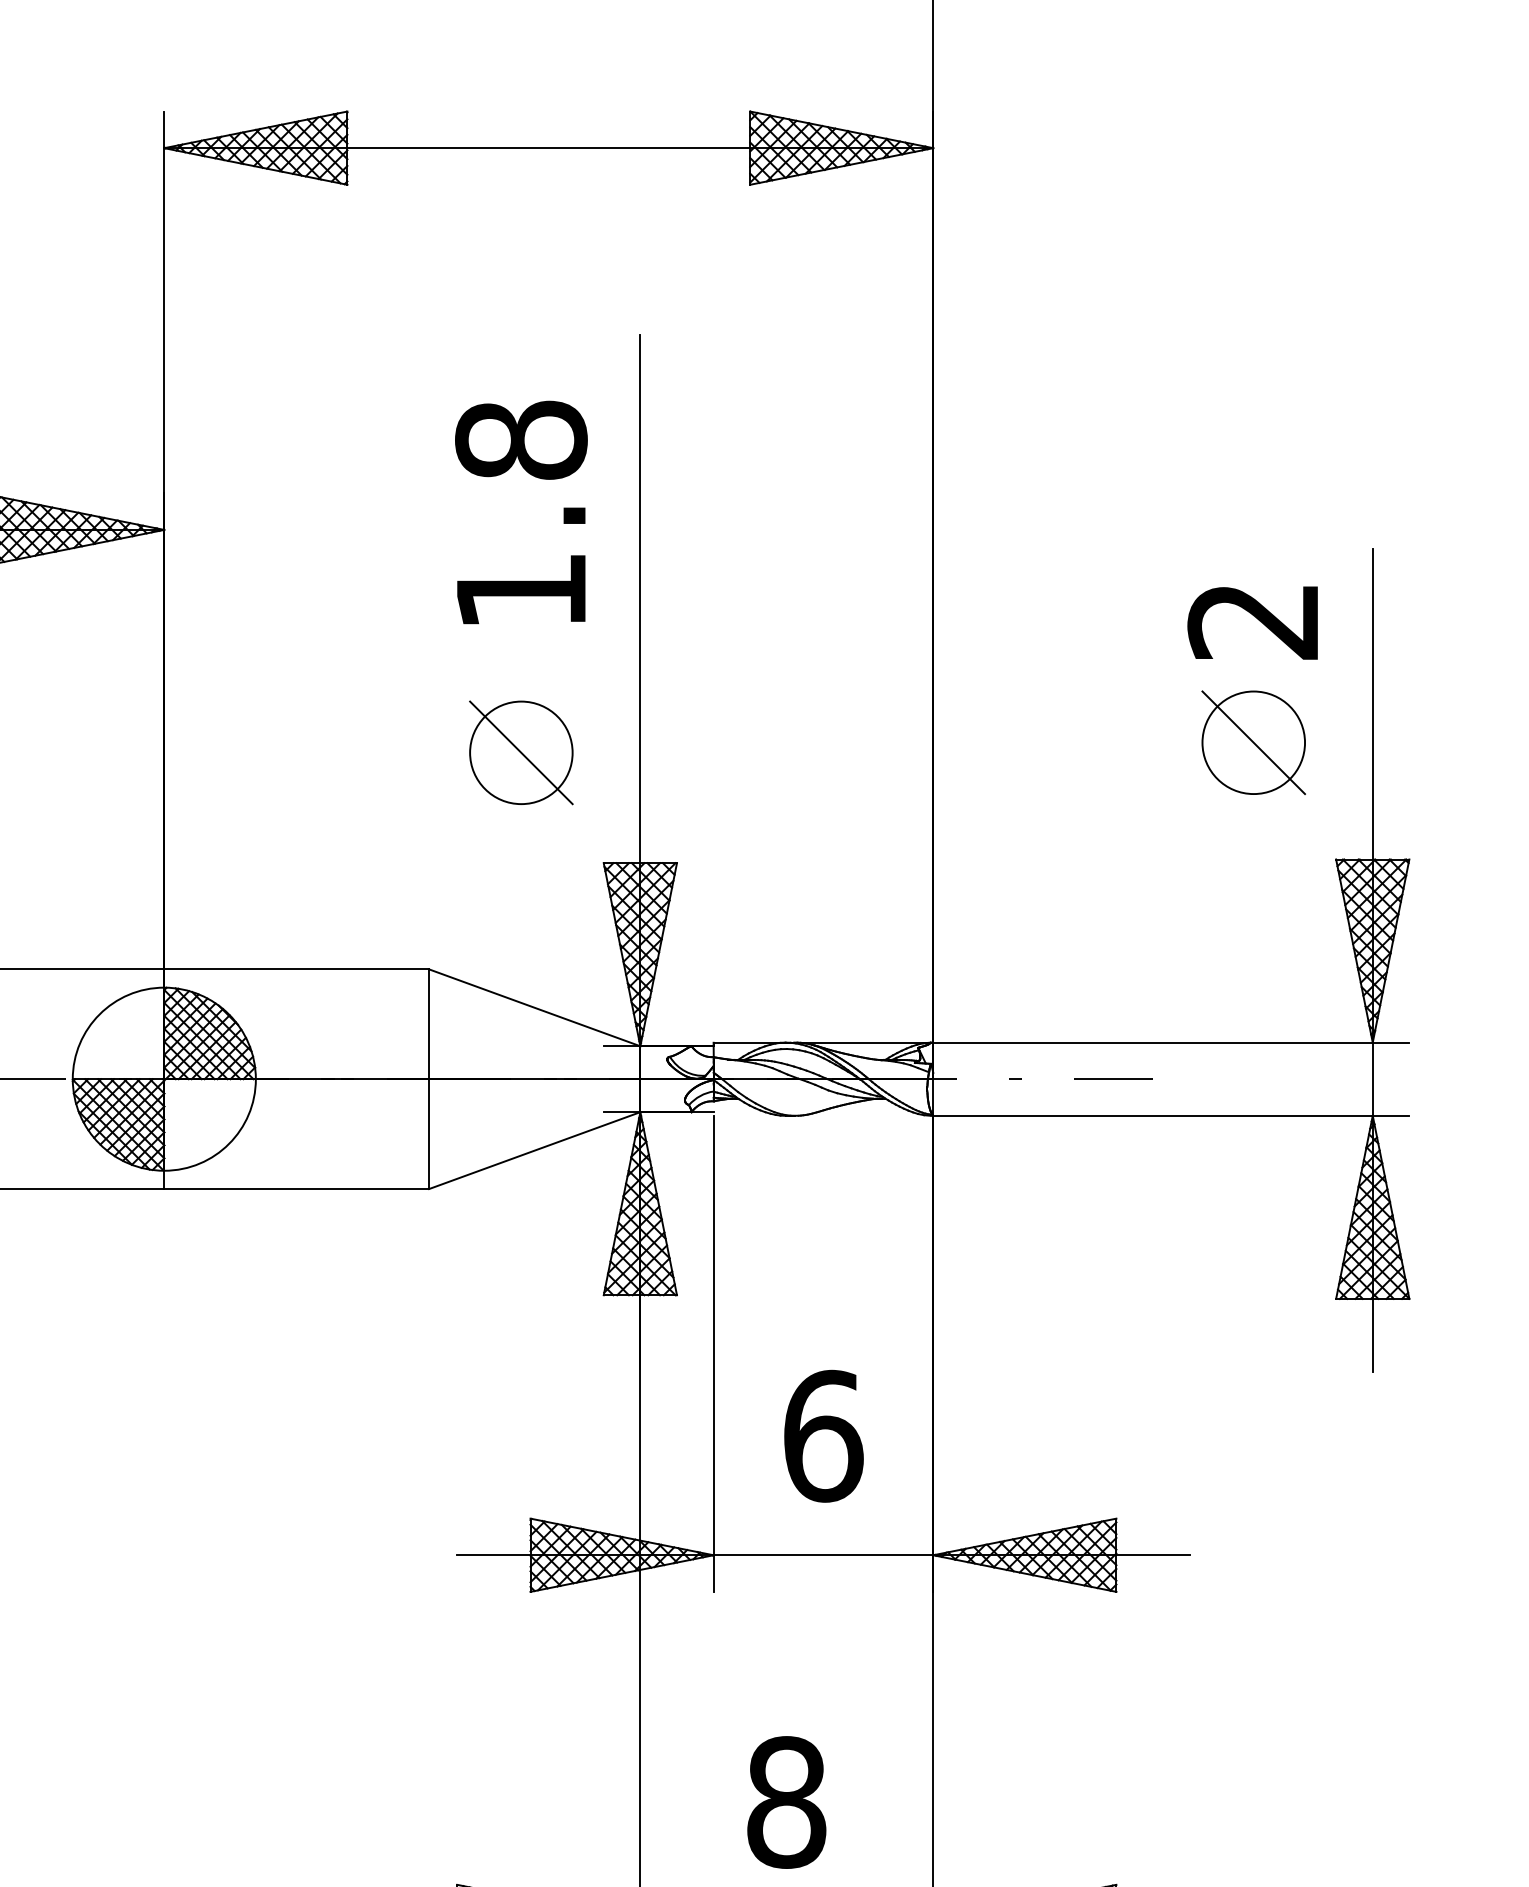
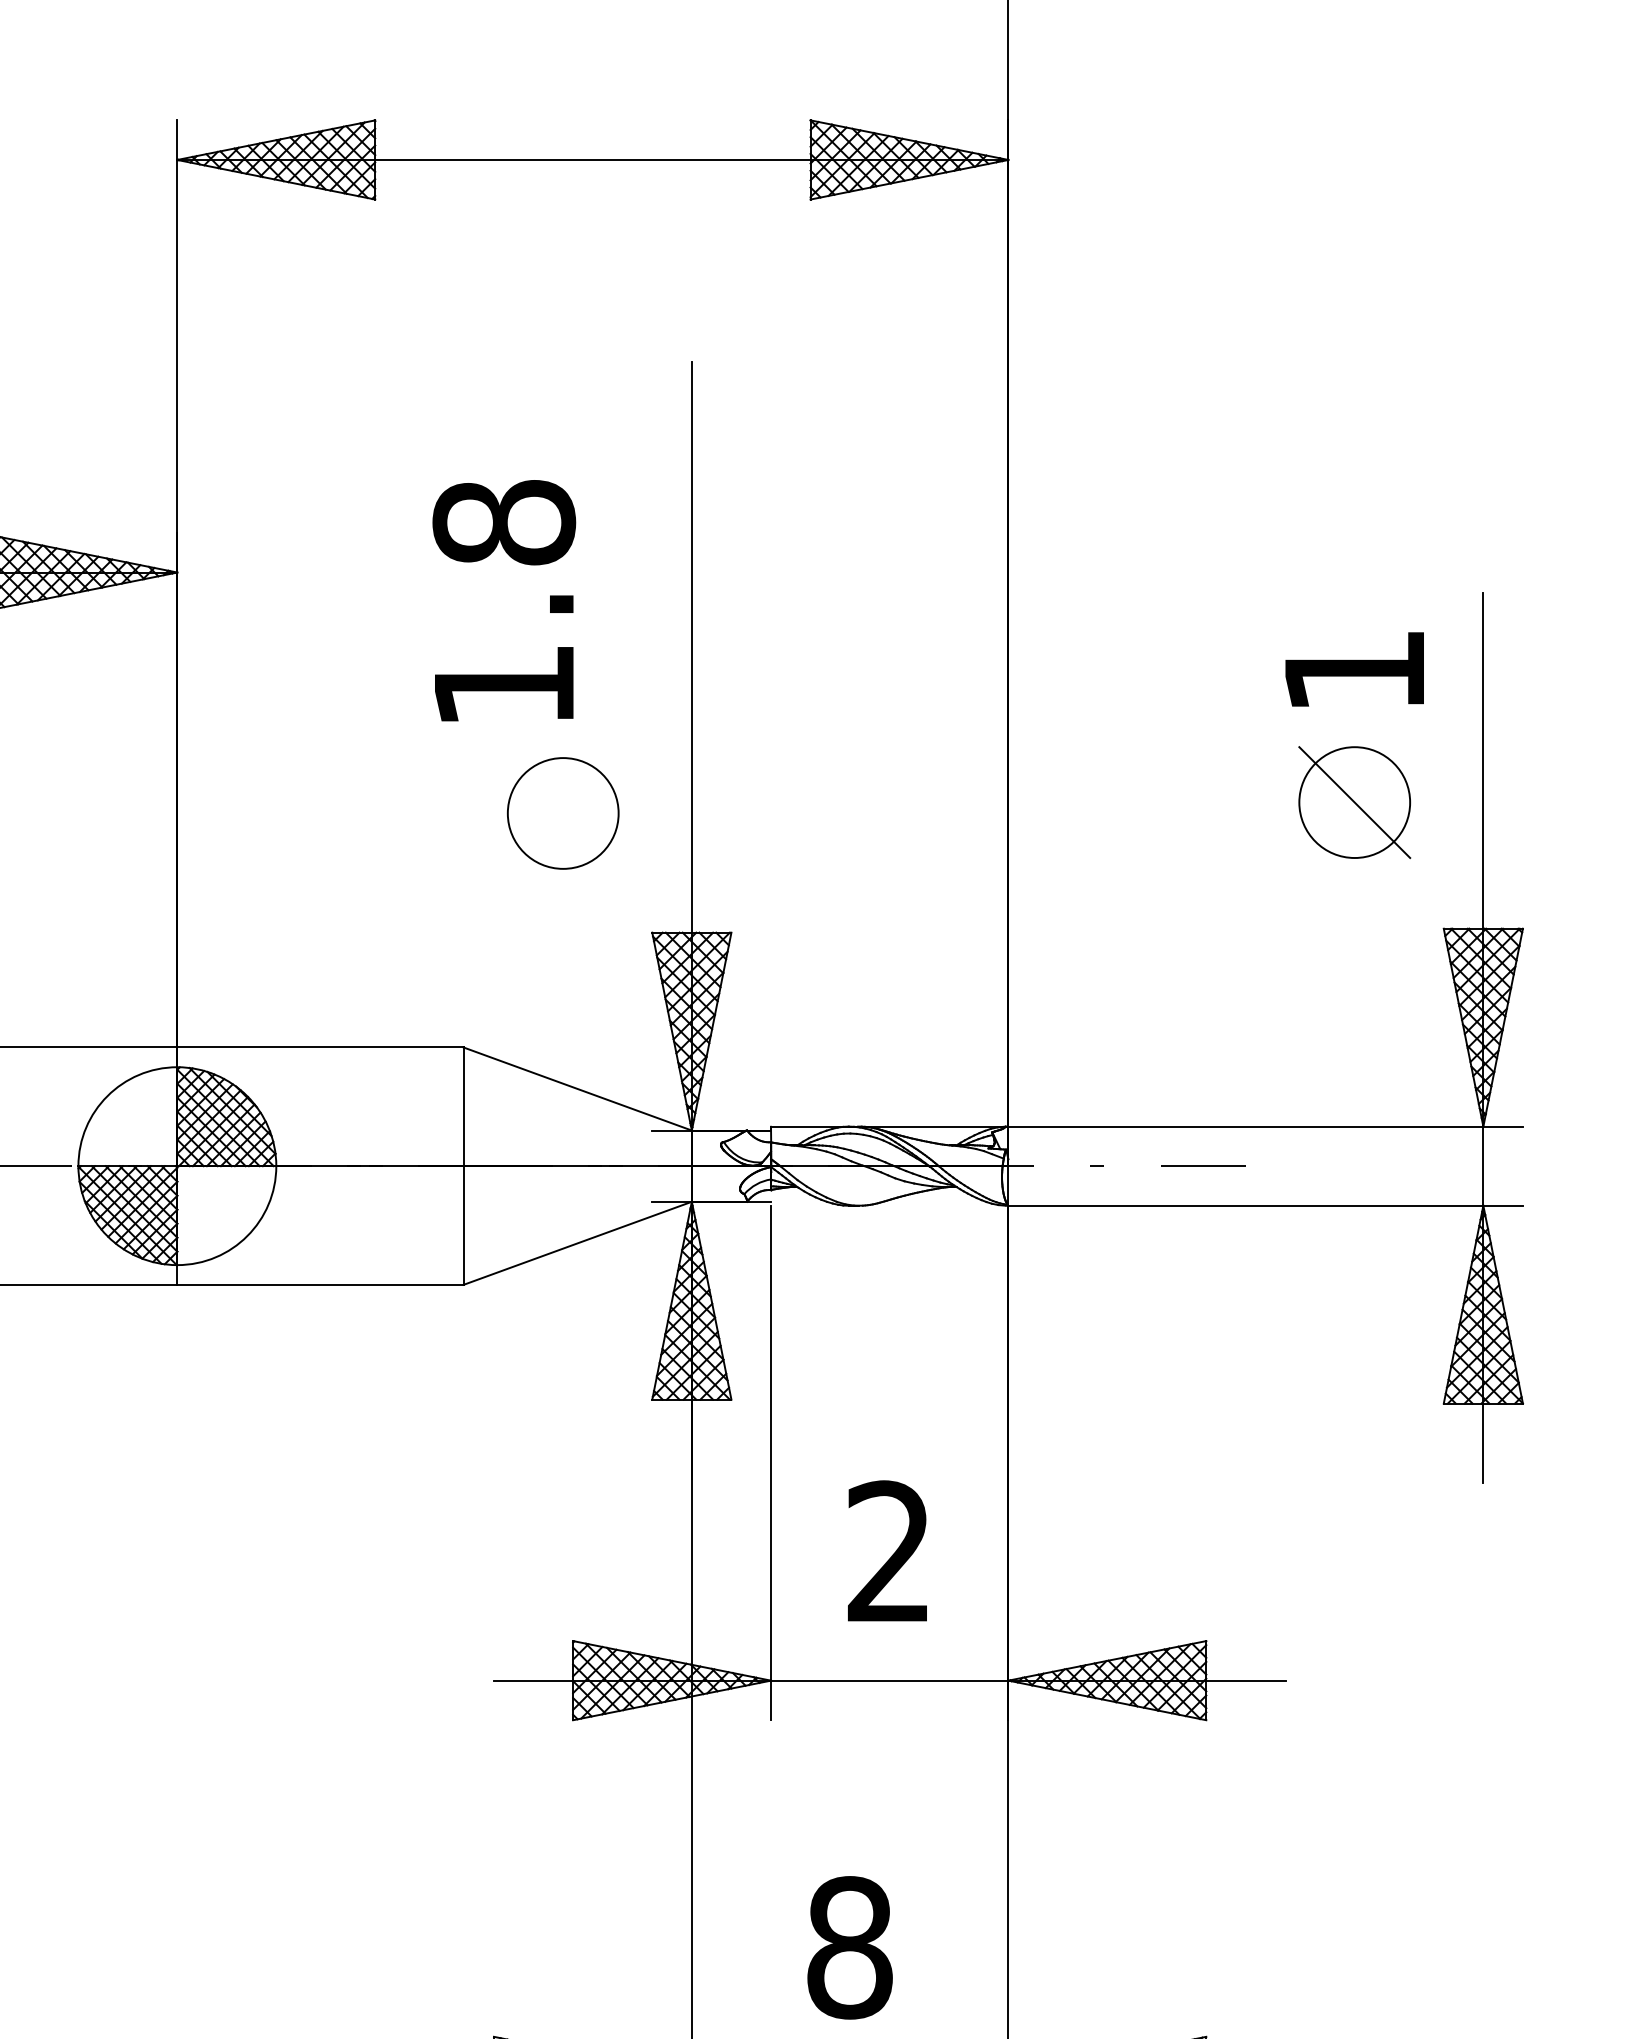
text: (521, 512) -> (504, 600), moved
text: (1252, 622) -> (1353, 672), 2 -> 1
line: (520, 752) -> (562, 813), removed
text: (824, 1435) -> (890, 1551), 6 -> 2

